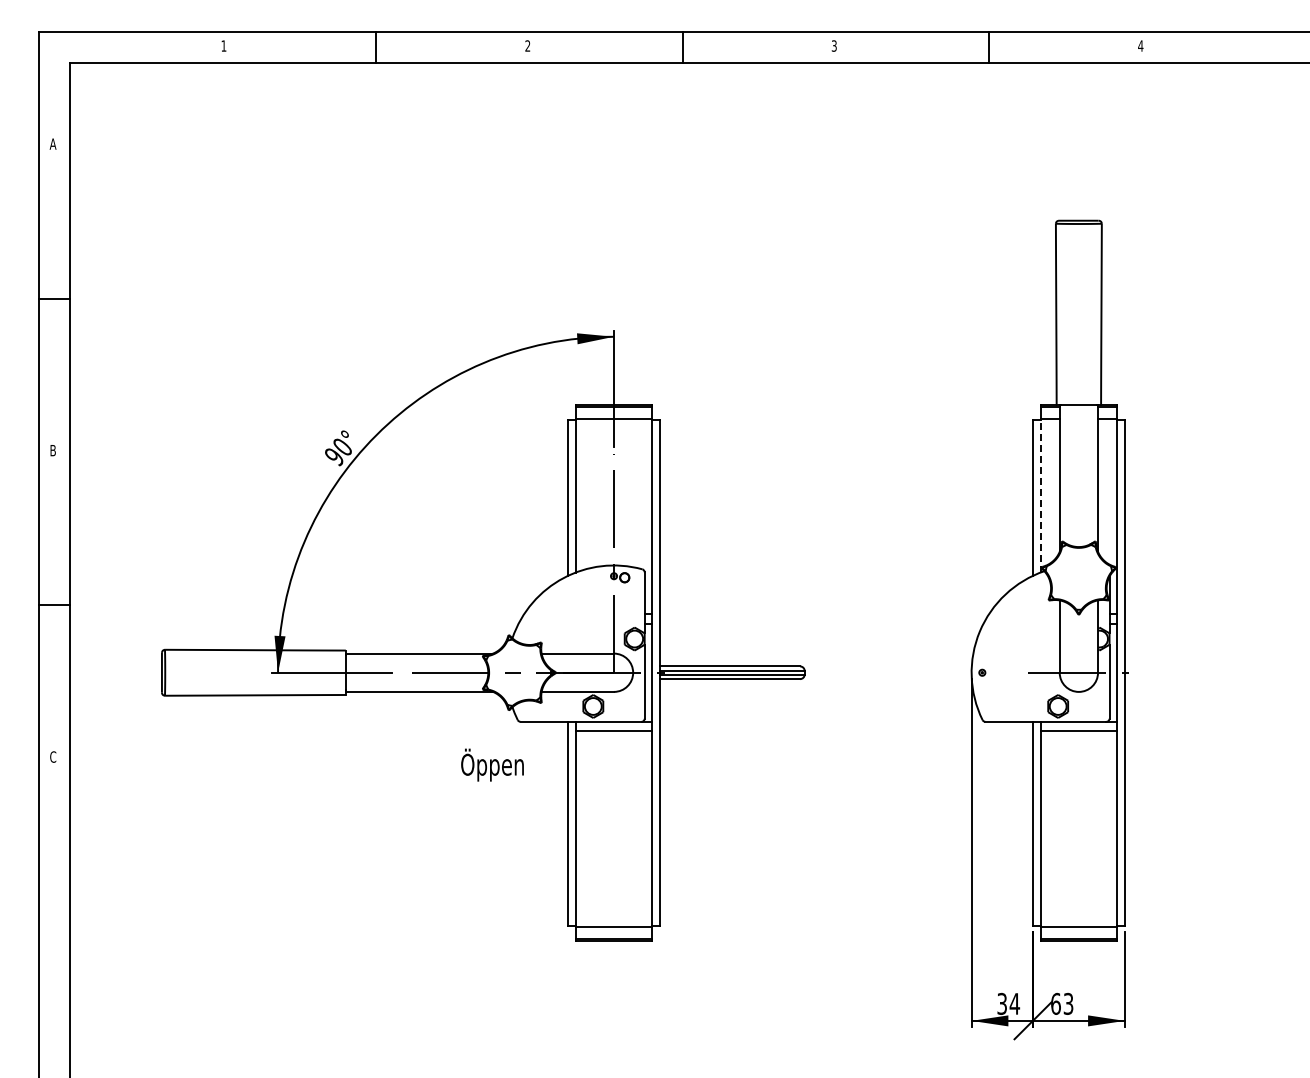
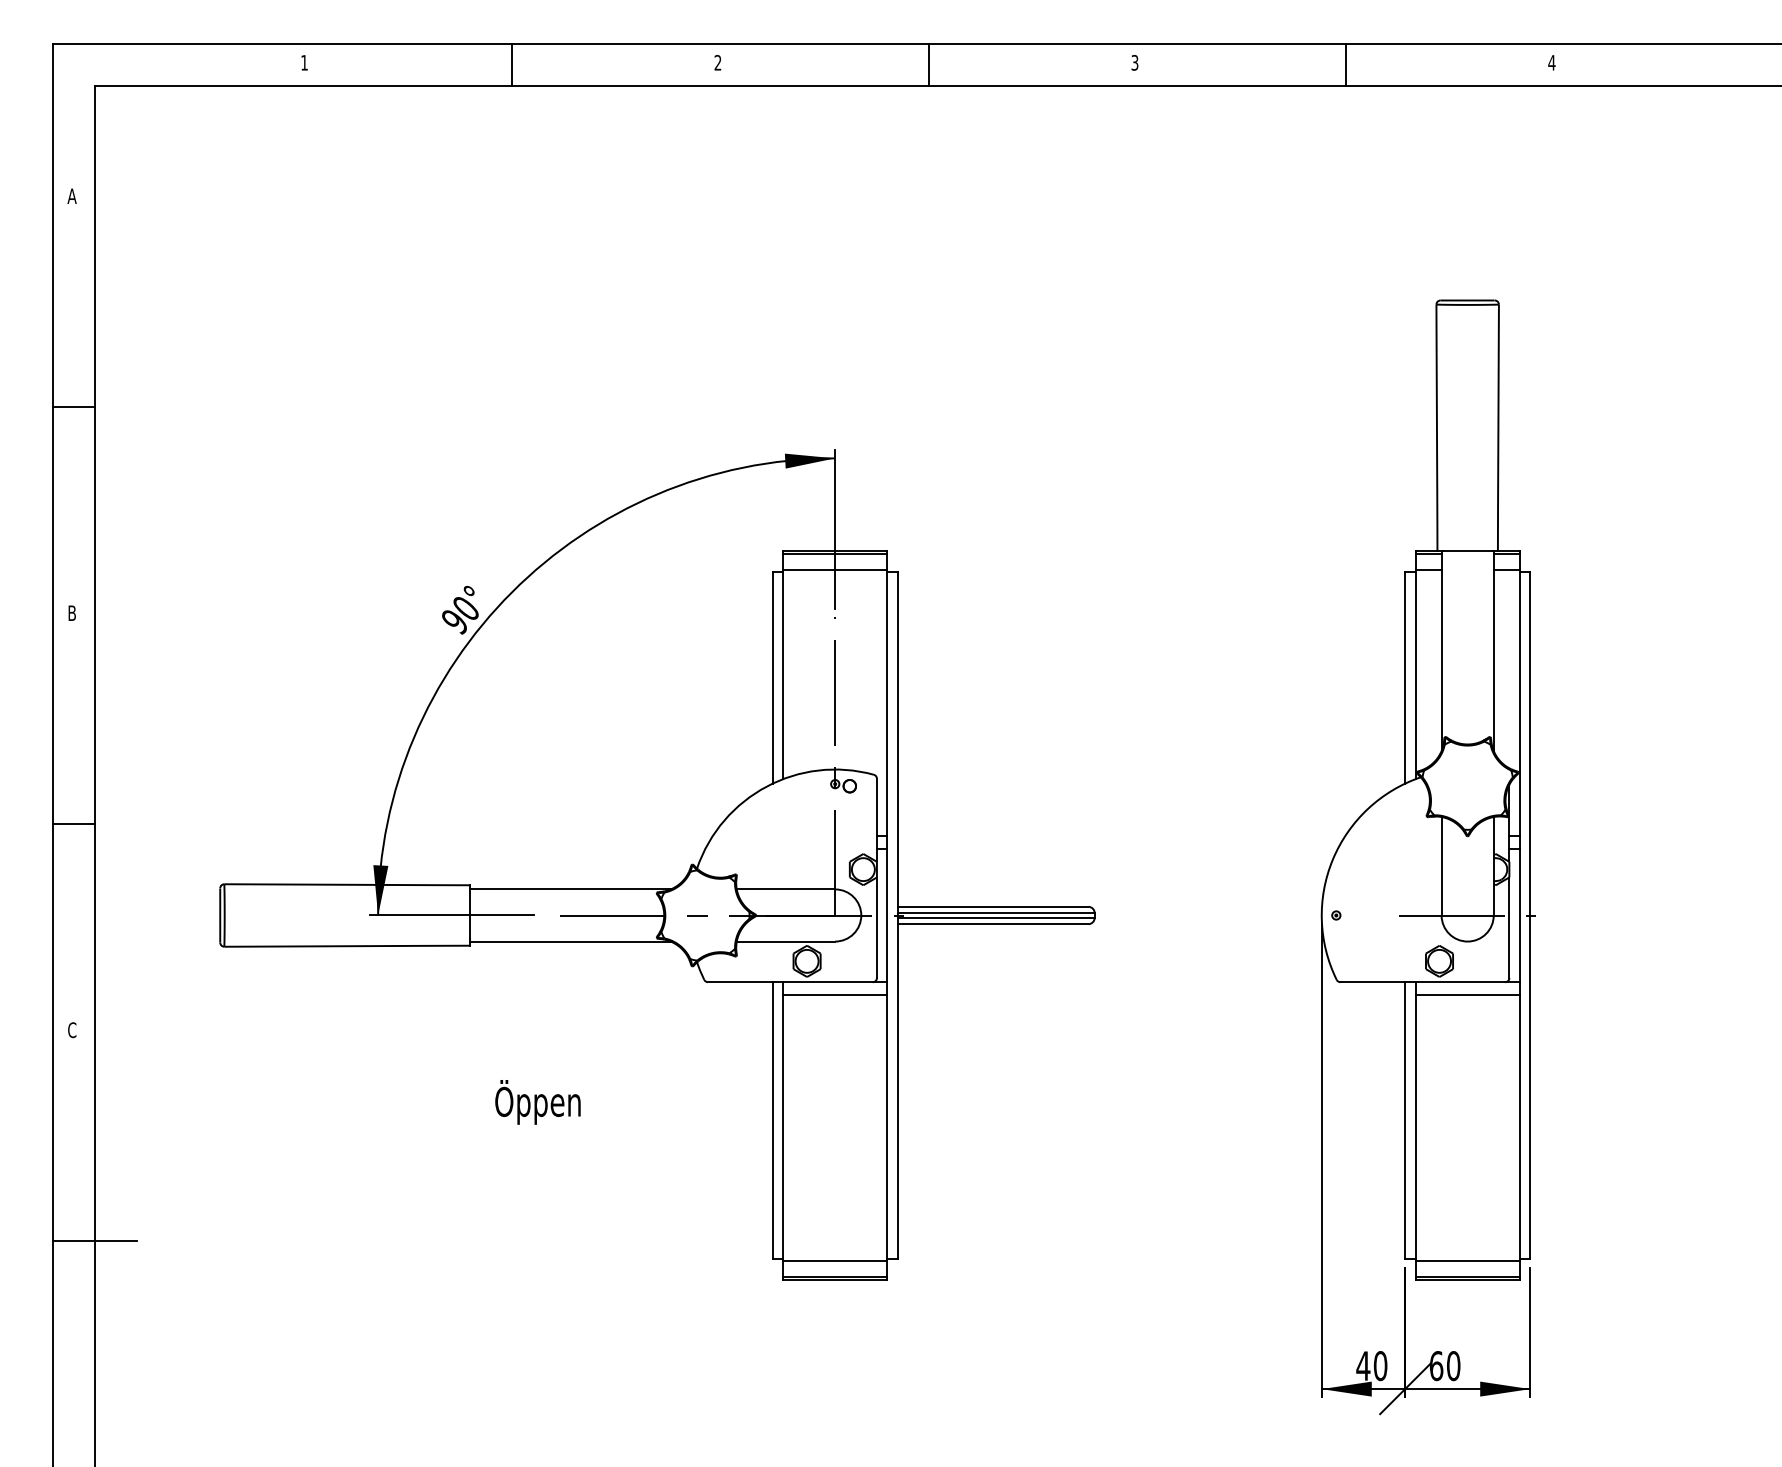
line: (1040, 495) -> (1415, 674), dashed -> solid
text: (492, 764) -> (537, 1101), moved
line: (69, 911) -> (94, 1240), added
text: (1008, 1003) -> (1371, 1365), 34 -> 40
text: (1068, 1003) -> (1453, 1365), 63 -> 60

